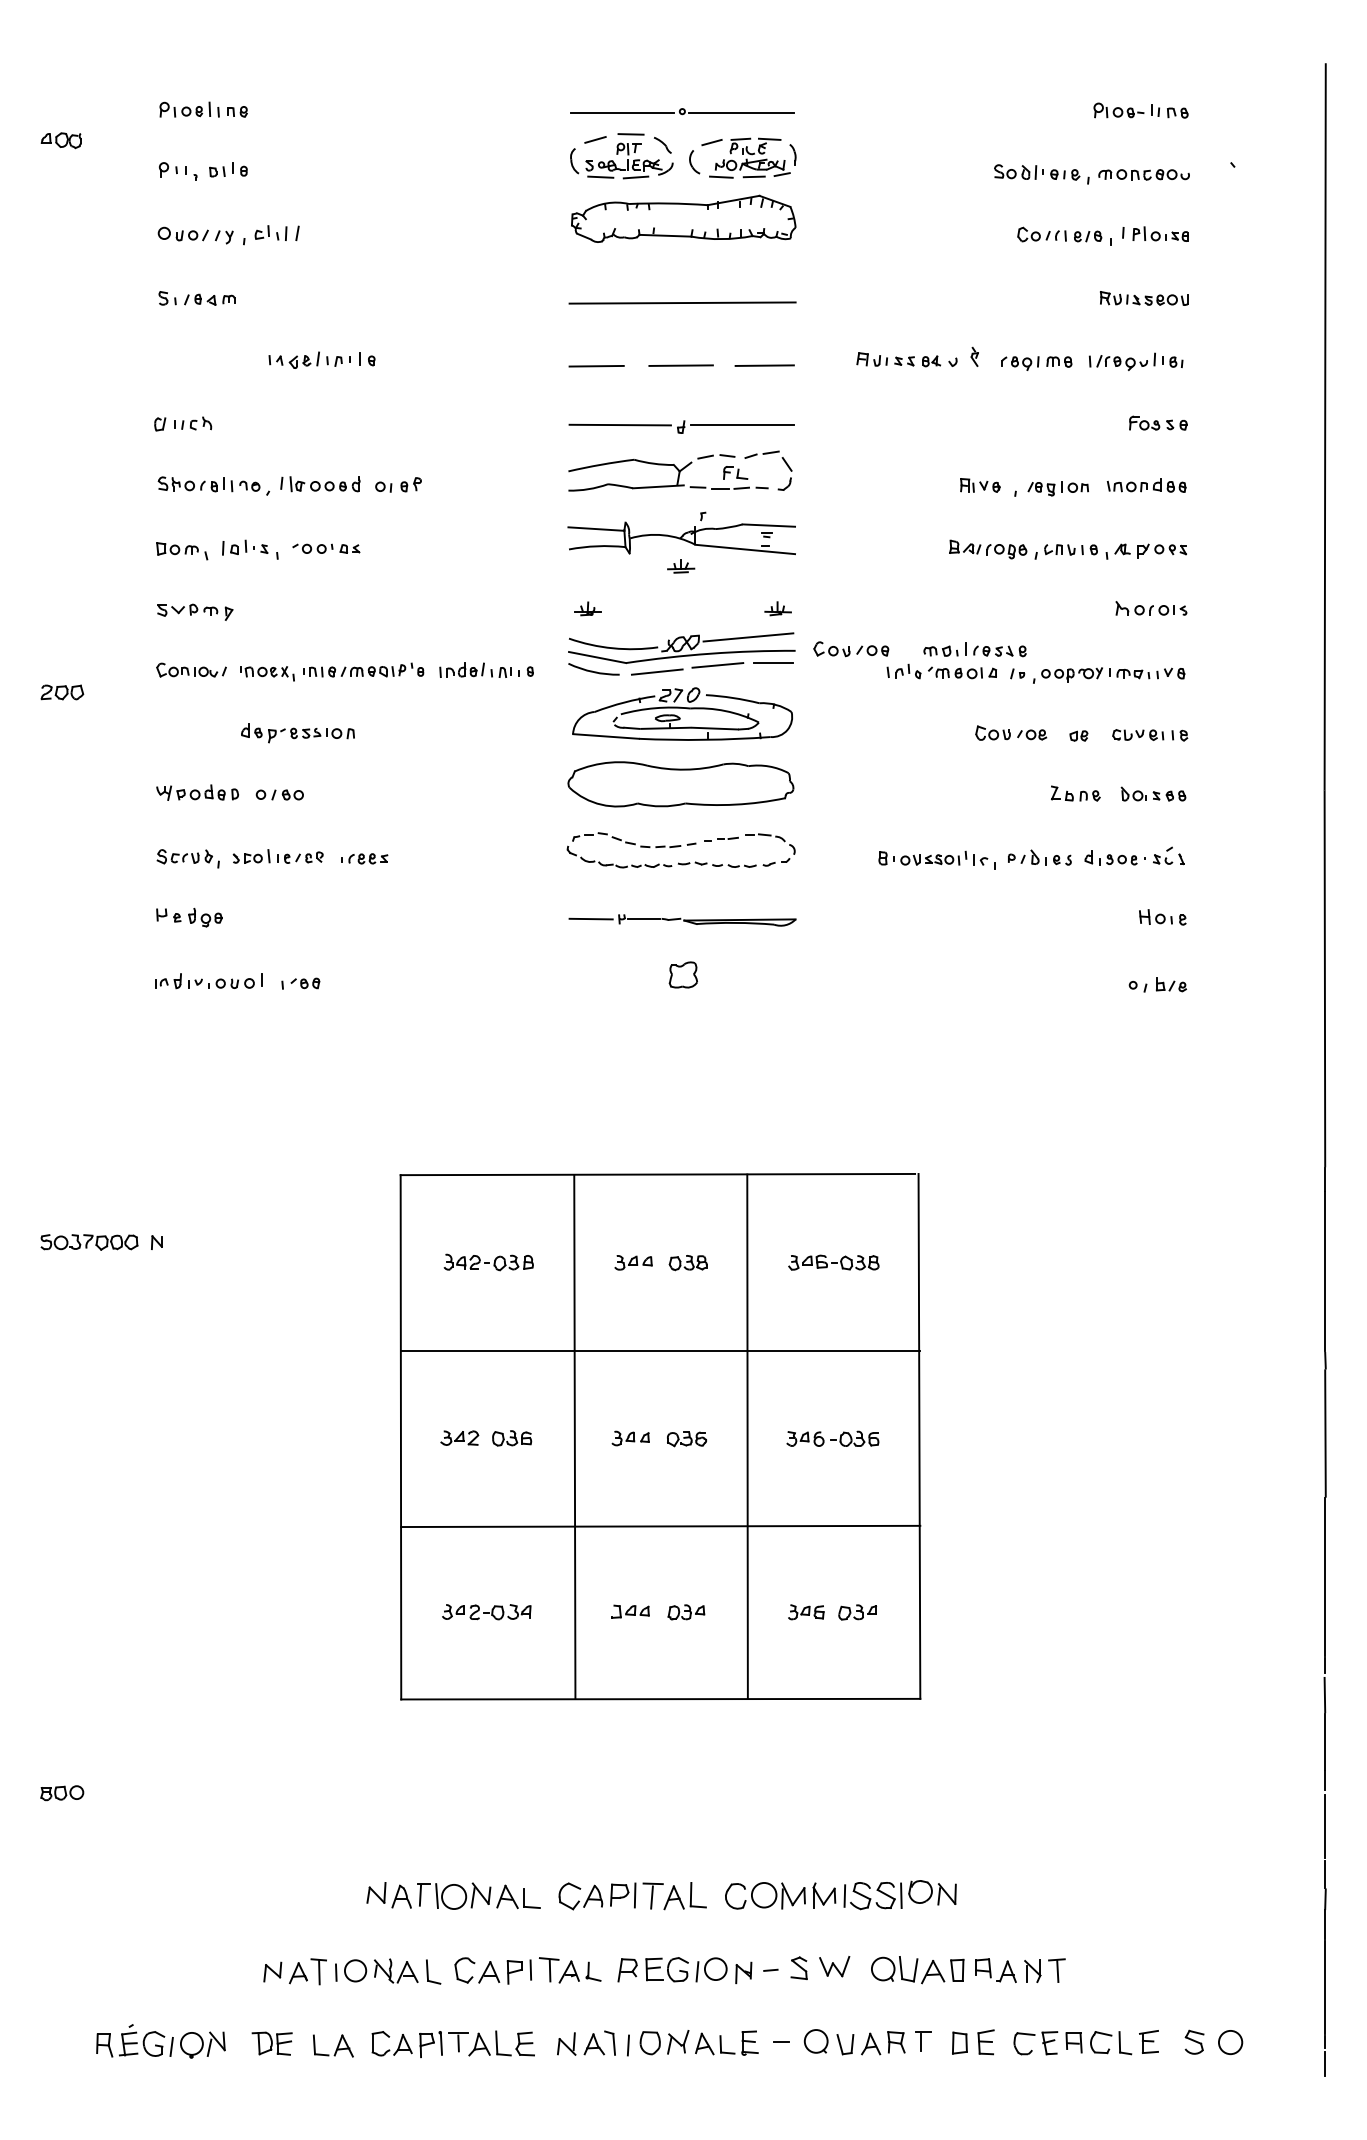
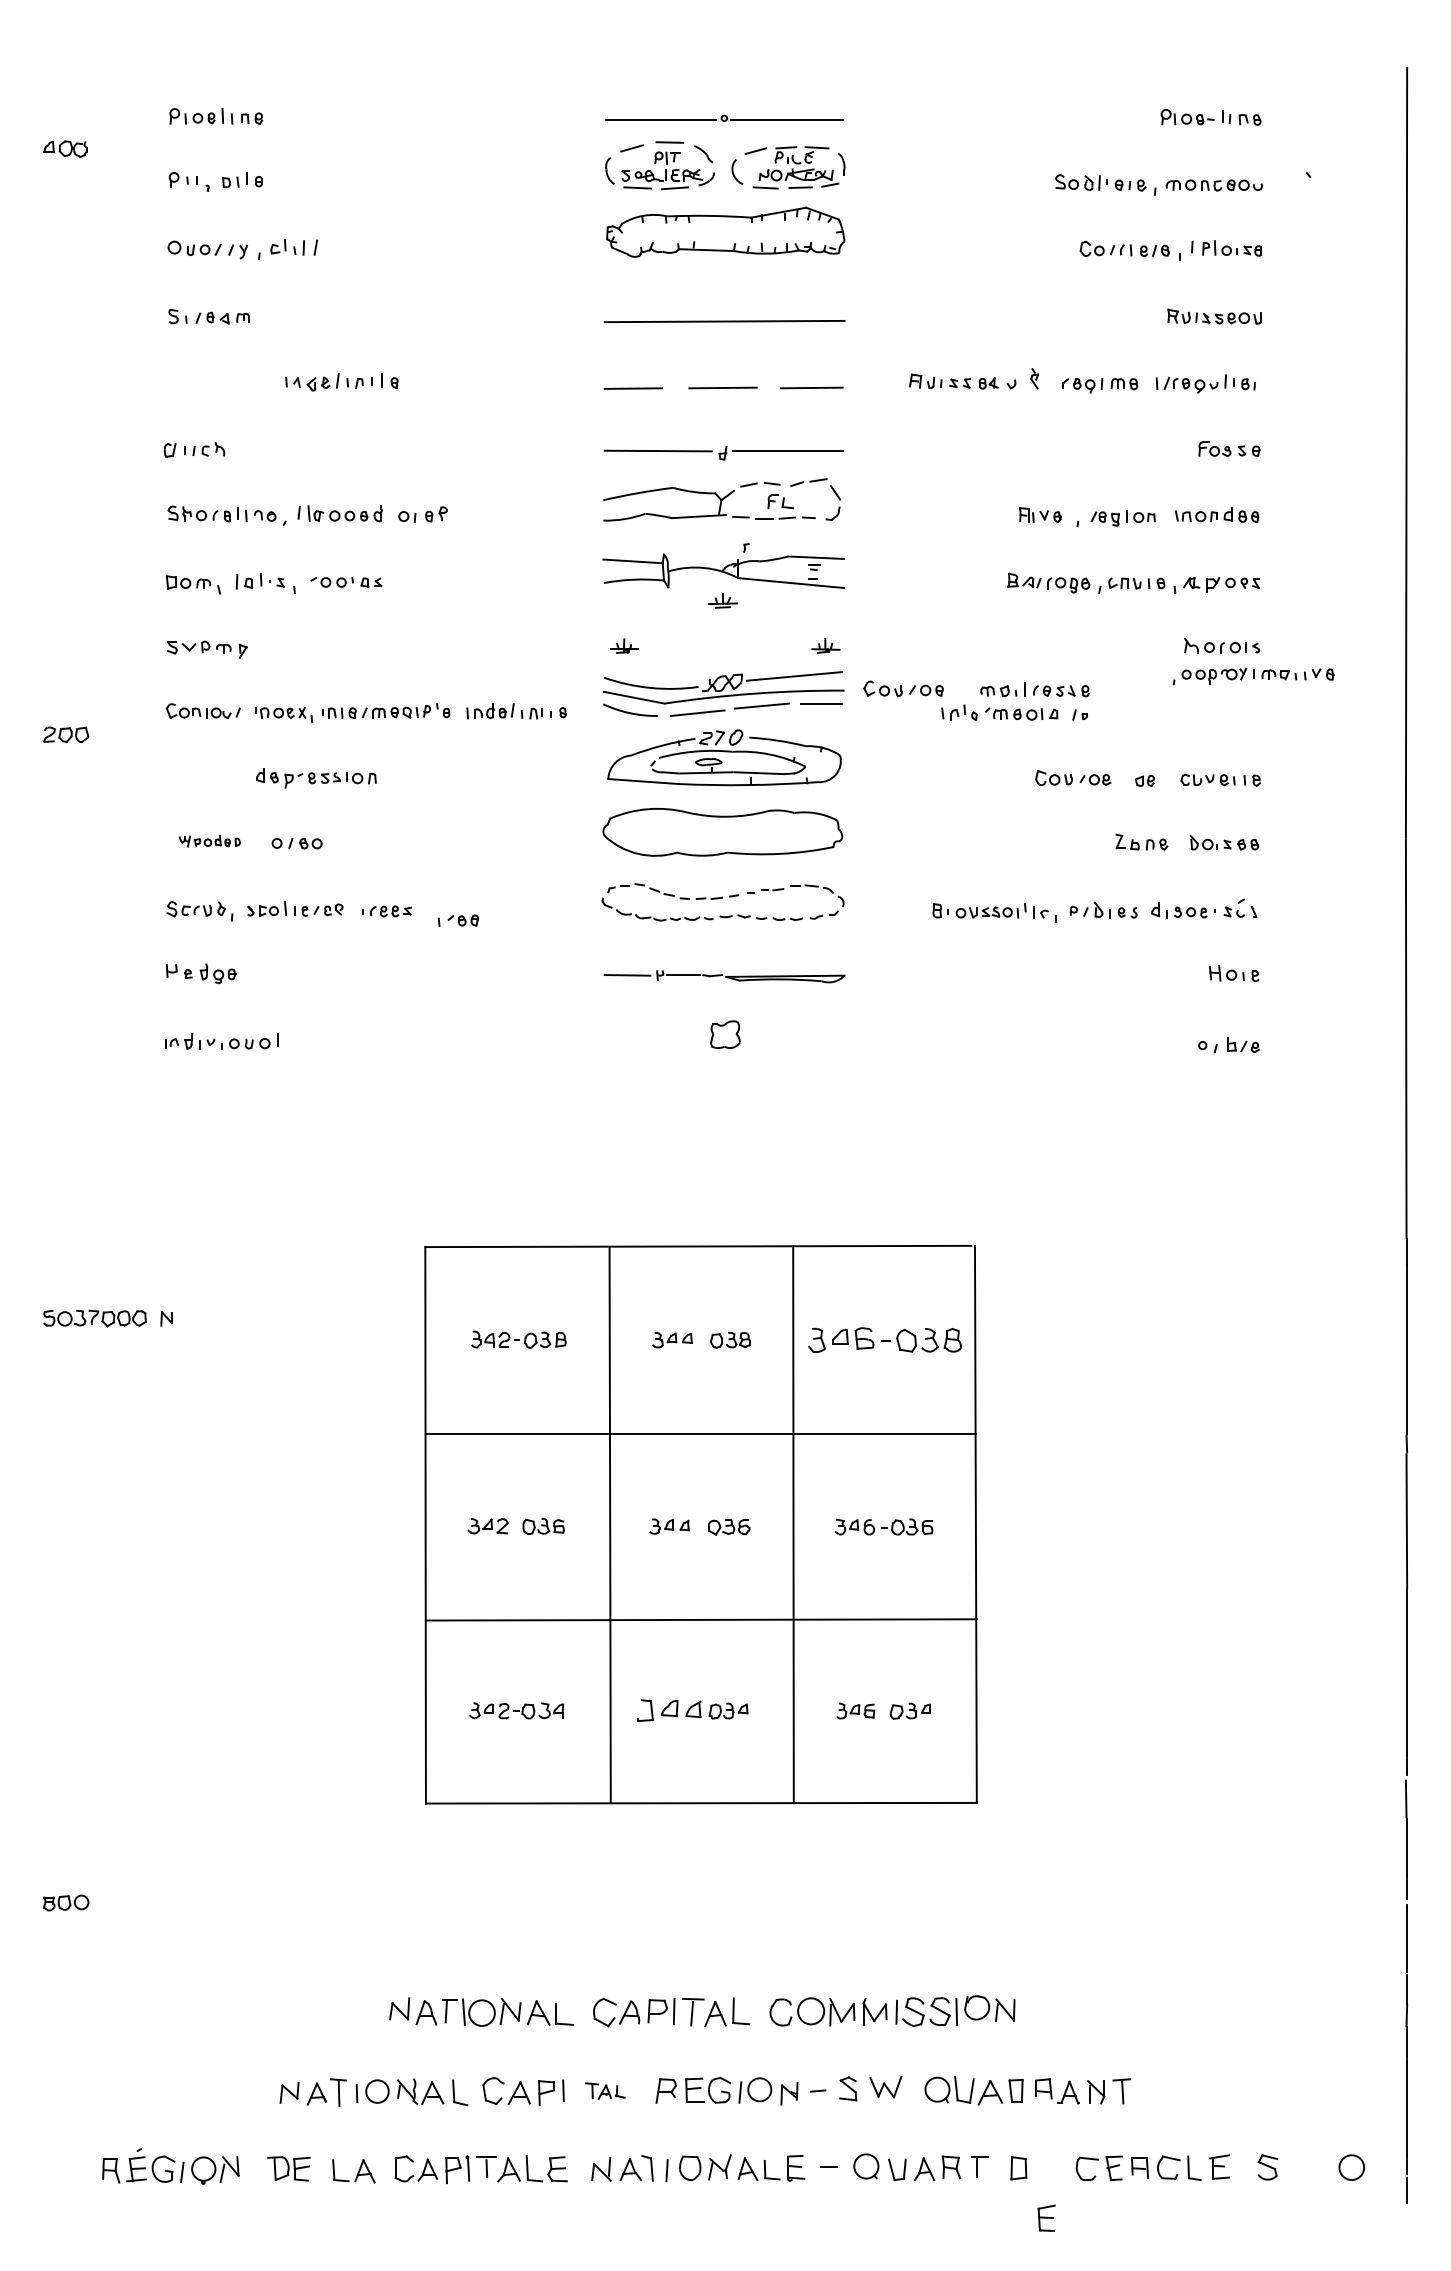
part: (1109, 675) -> (1254, 676), moved
part: (197, 792) -> (209, 840), size x0.7
part: (300, 983) -> (458, 920), moved
part: (833, 1262) -> (884, 1339), size x1.6
part: (630, 1611) -> (669, 1710), size x1.6
part: (570, 1970) -> (605, 2091), size x0.6
part: (985, 2042) -> (1046, 2218), moved
circle: (1230, 2042) -> (1351, 2167), moved

